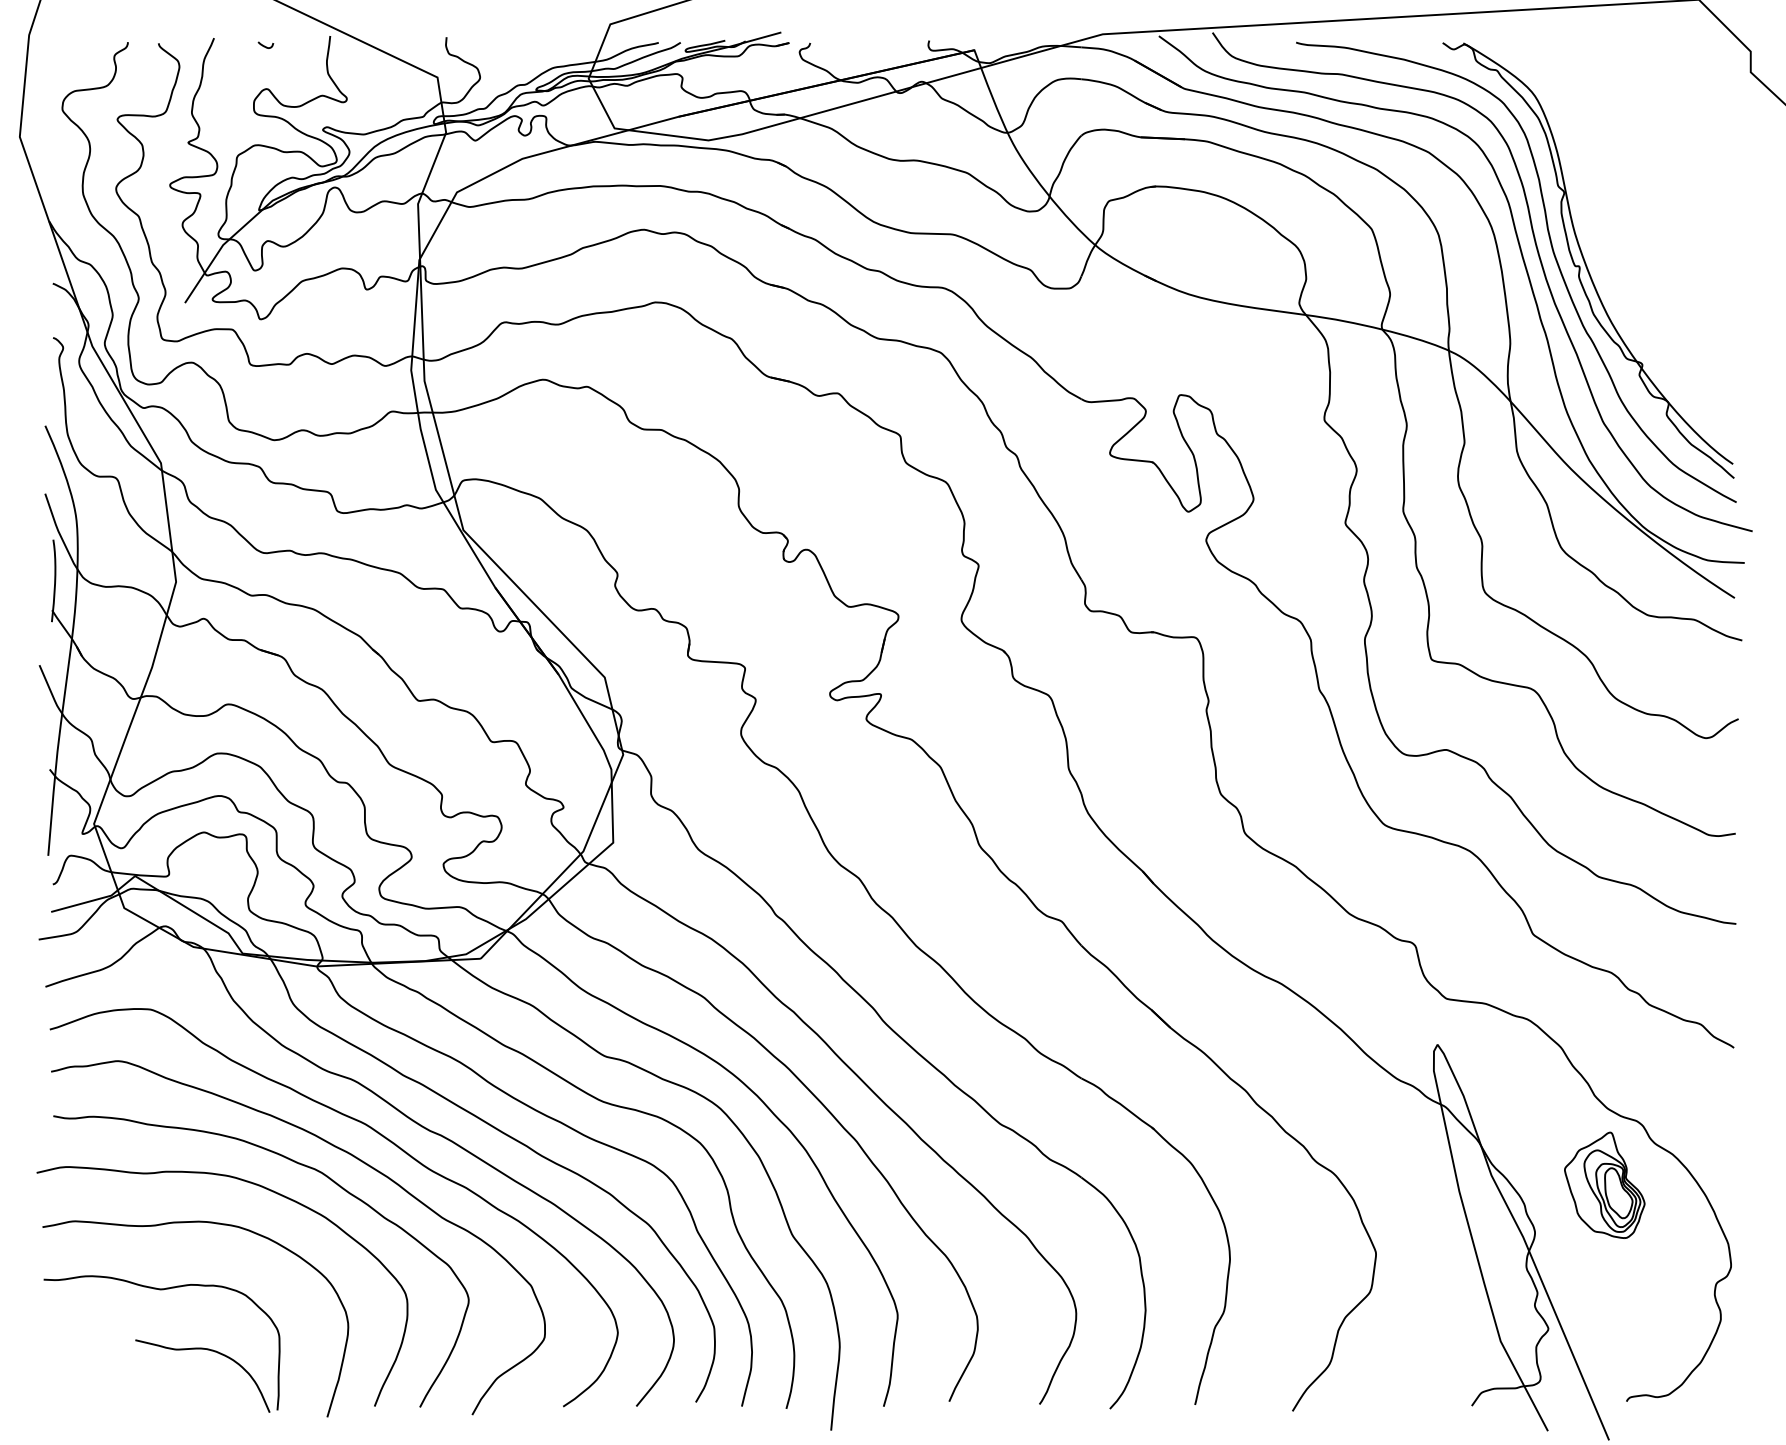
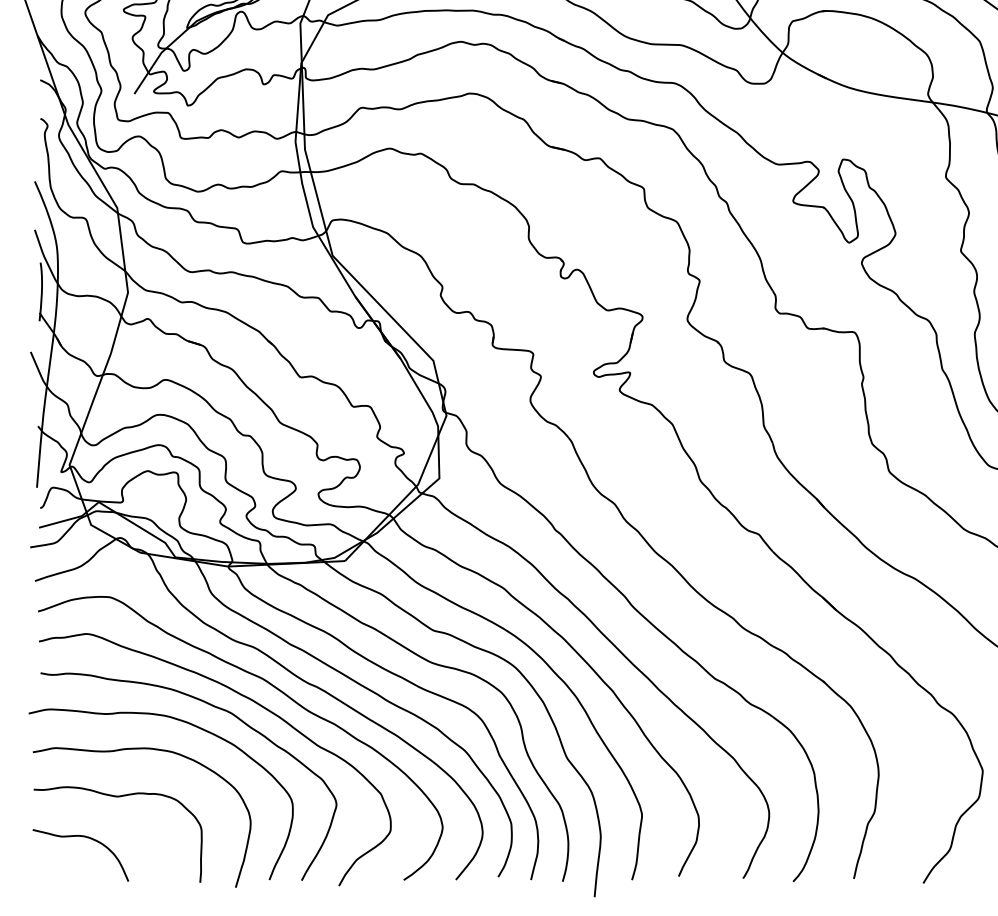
curve: (207, 1350) -> (84, 837), moved

